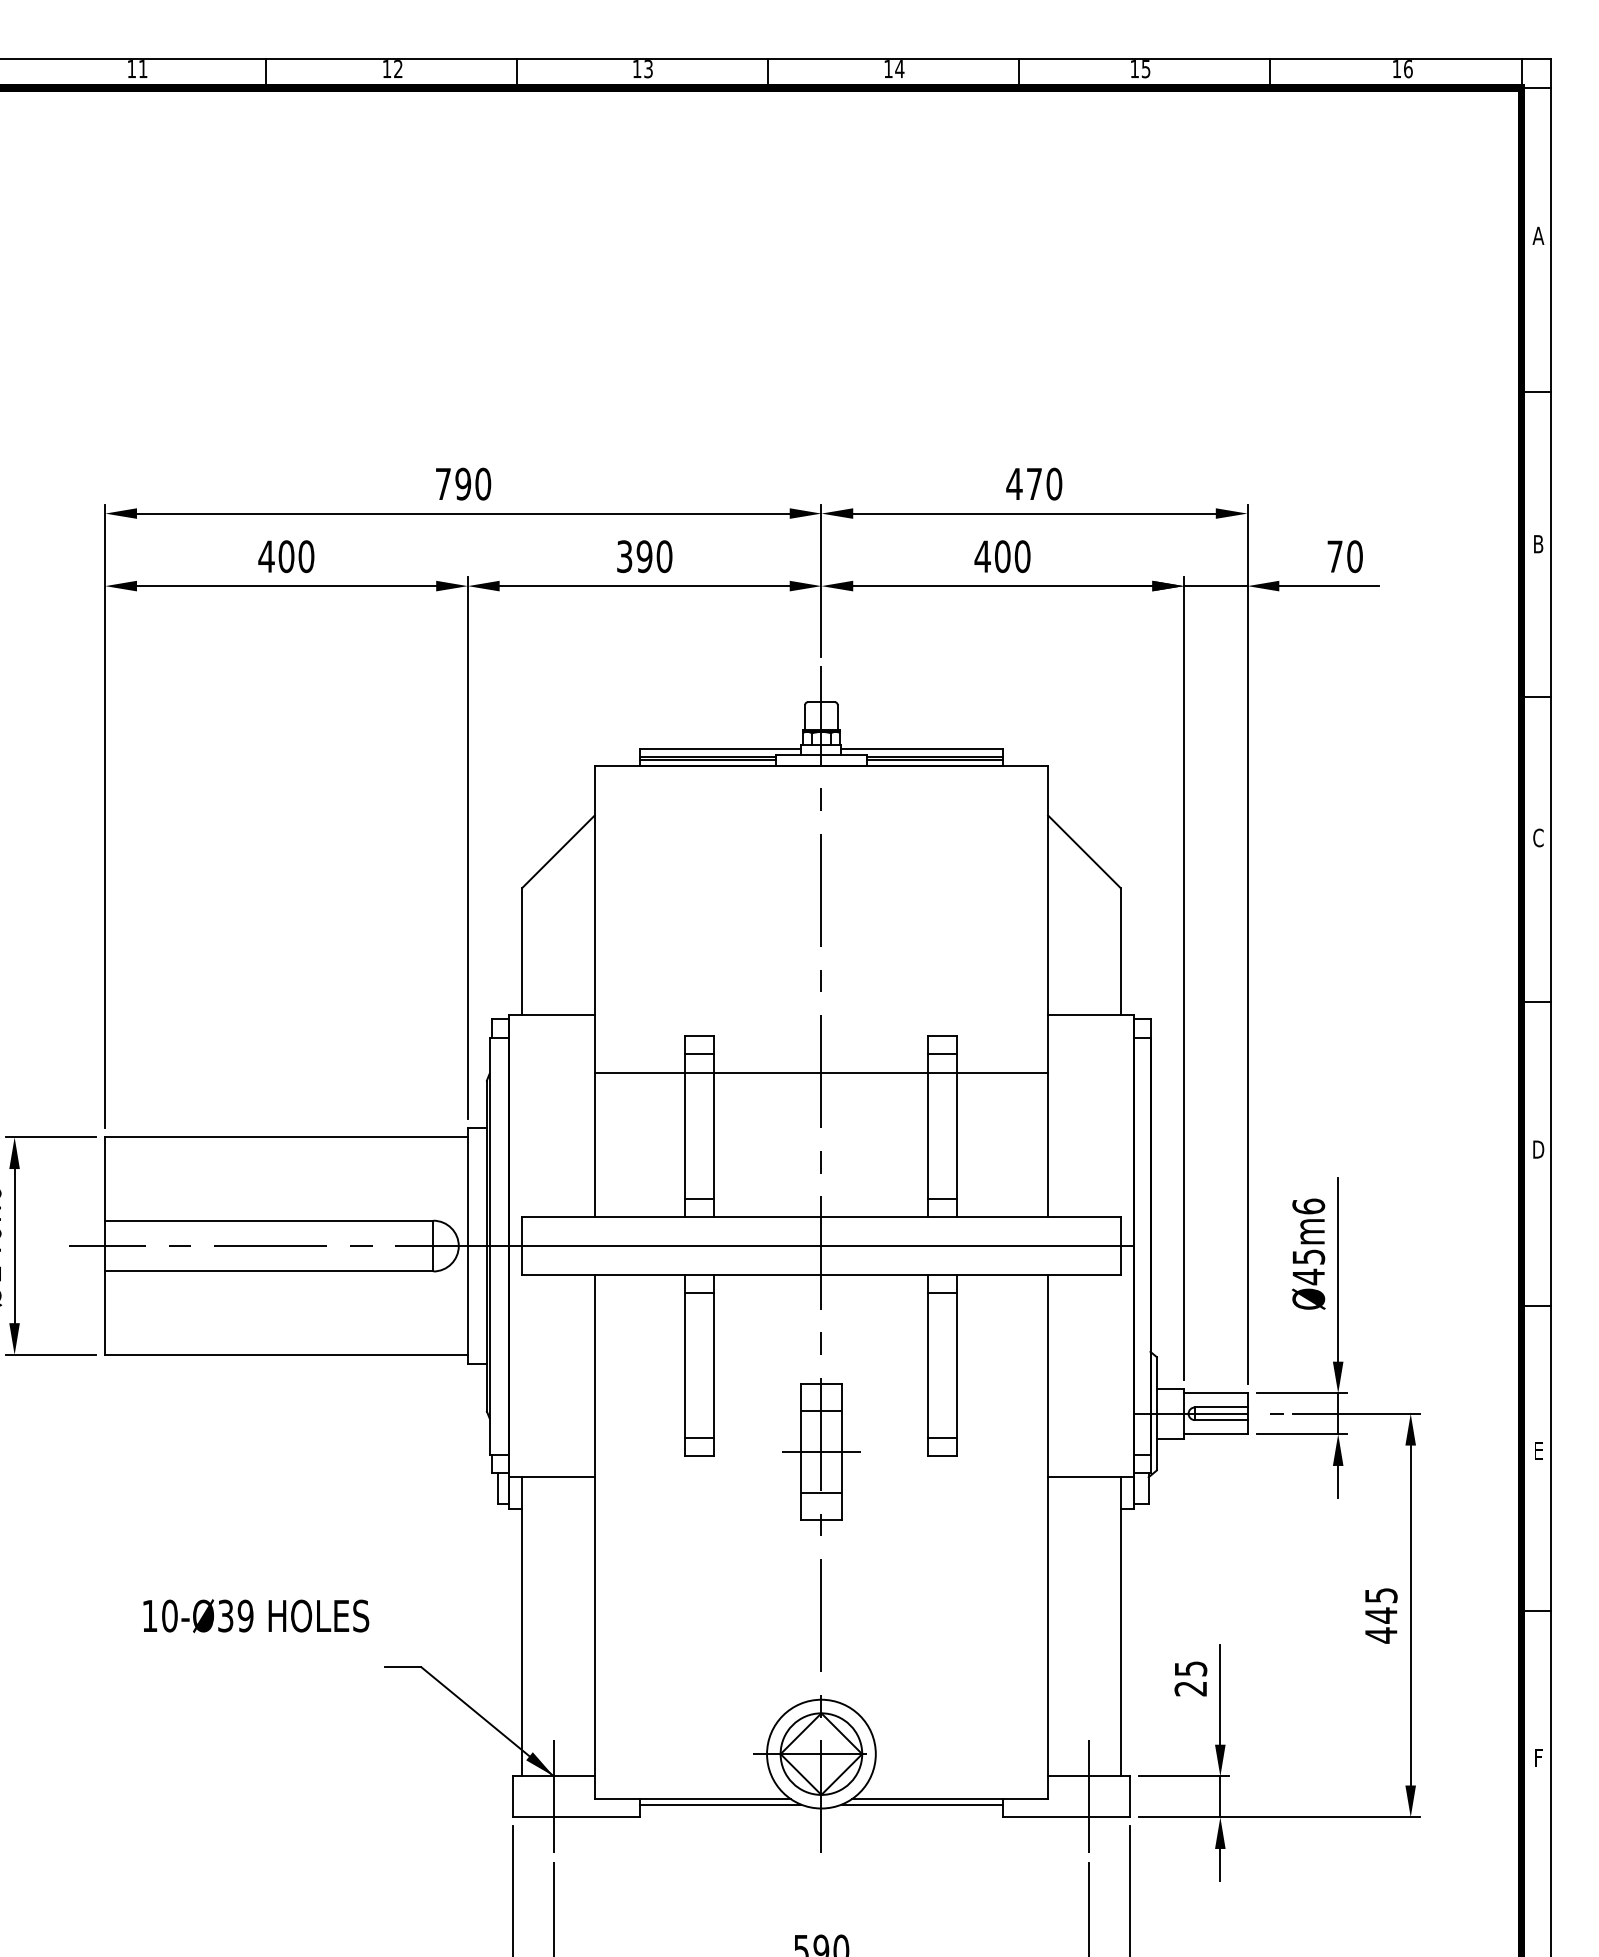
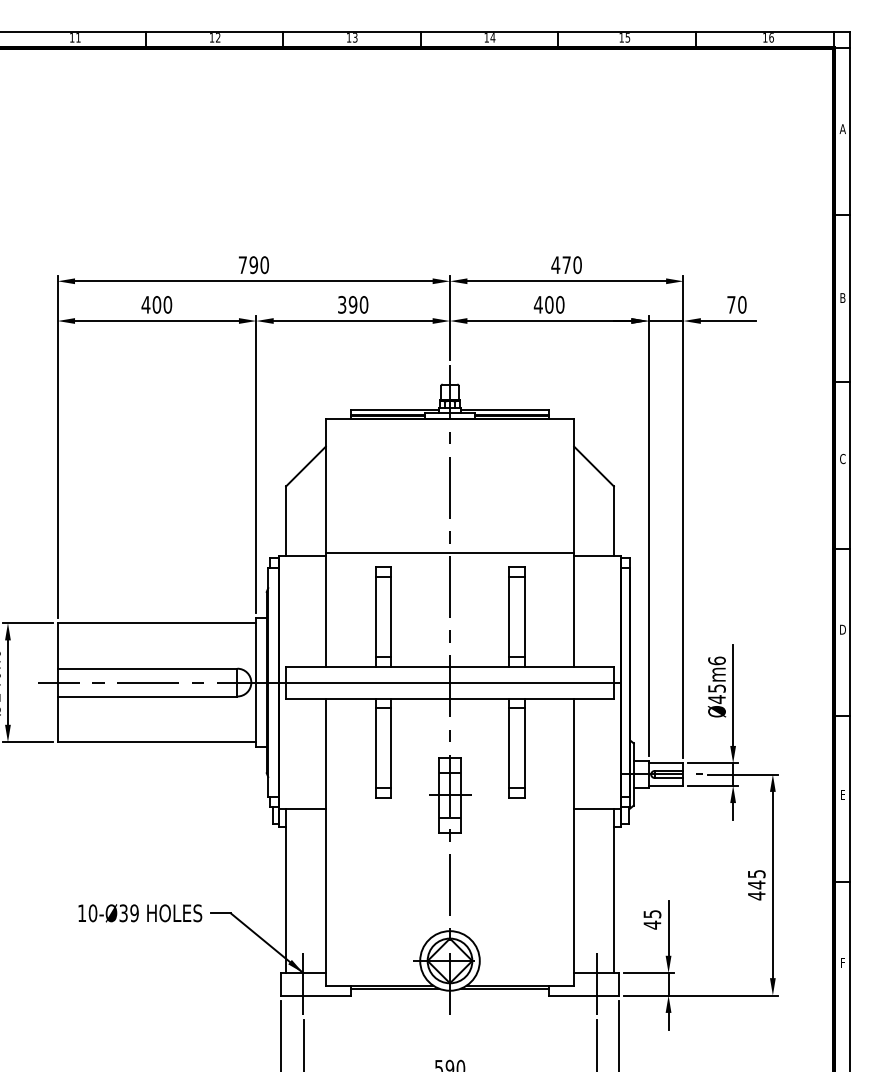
line: (820, 1072) -> (449, 552), moved
text: (256, 1616) -> (140, 913), moved
text: (1191, 1687) -> (652, 924), 25 -> 45

